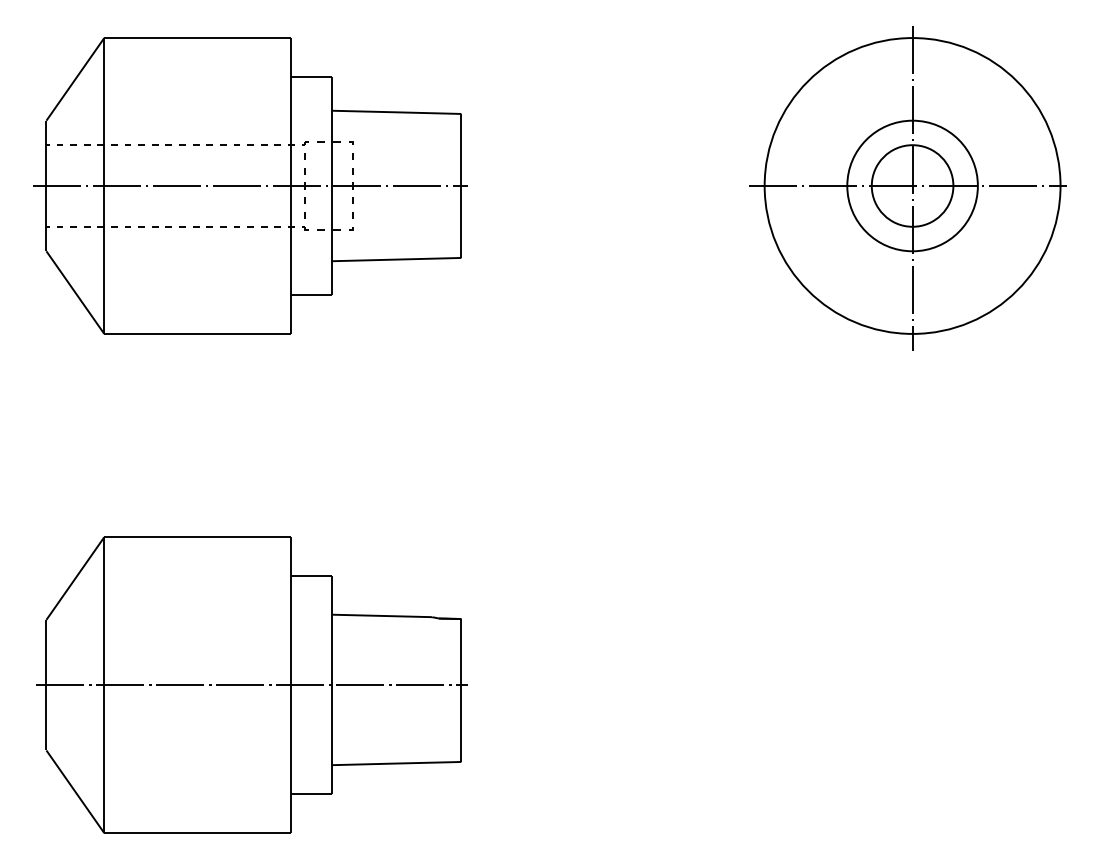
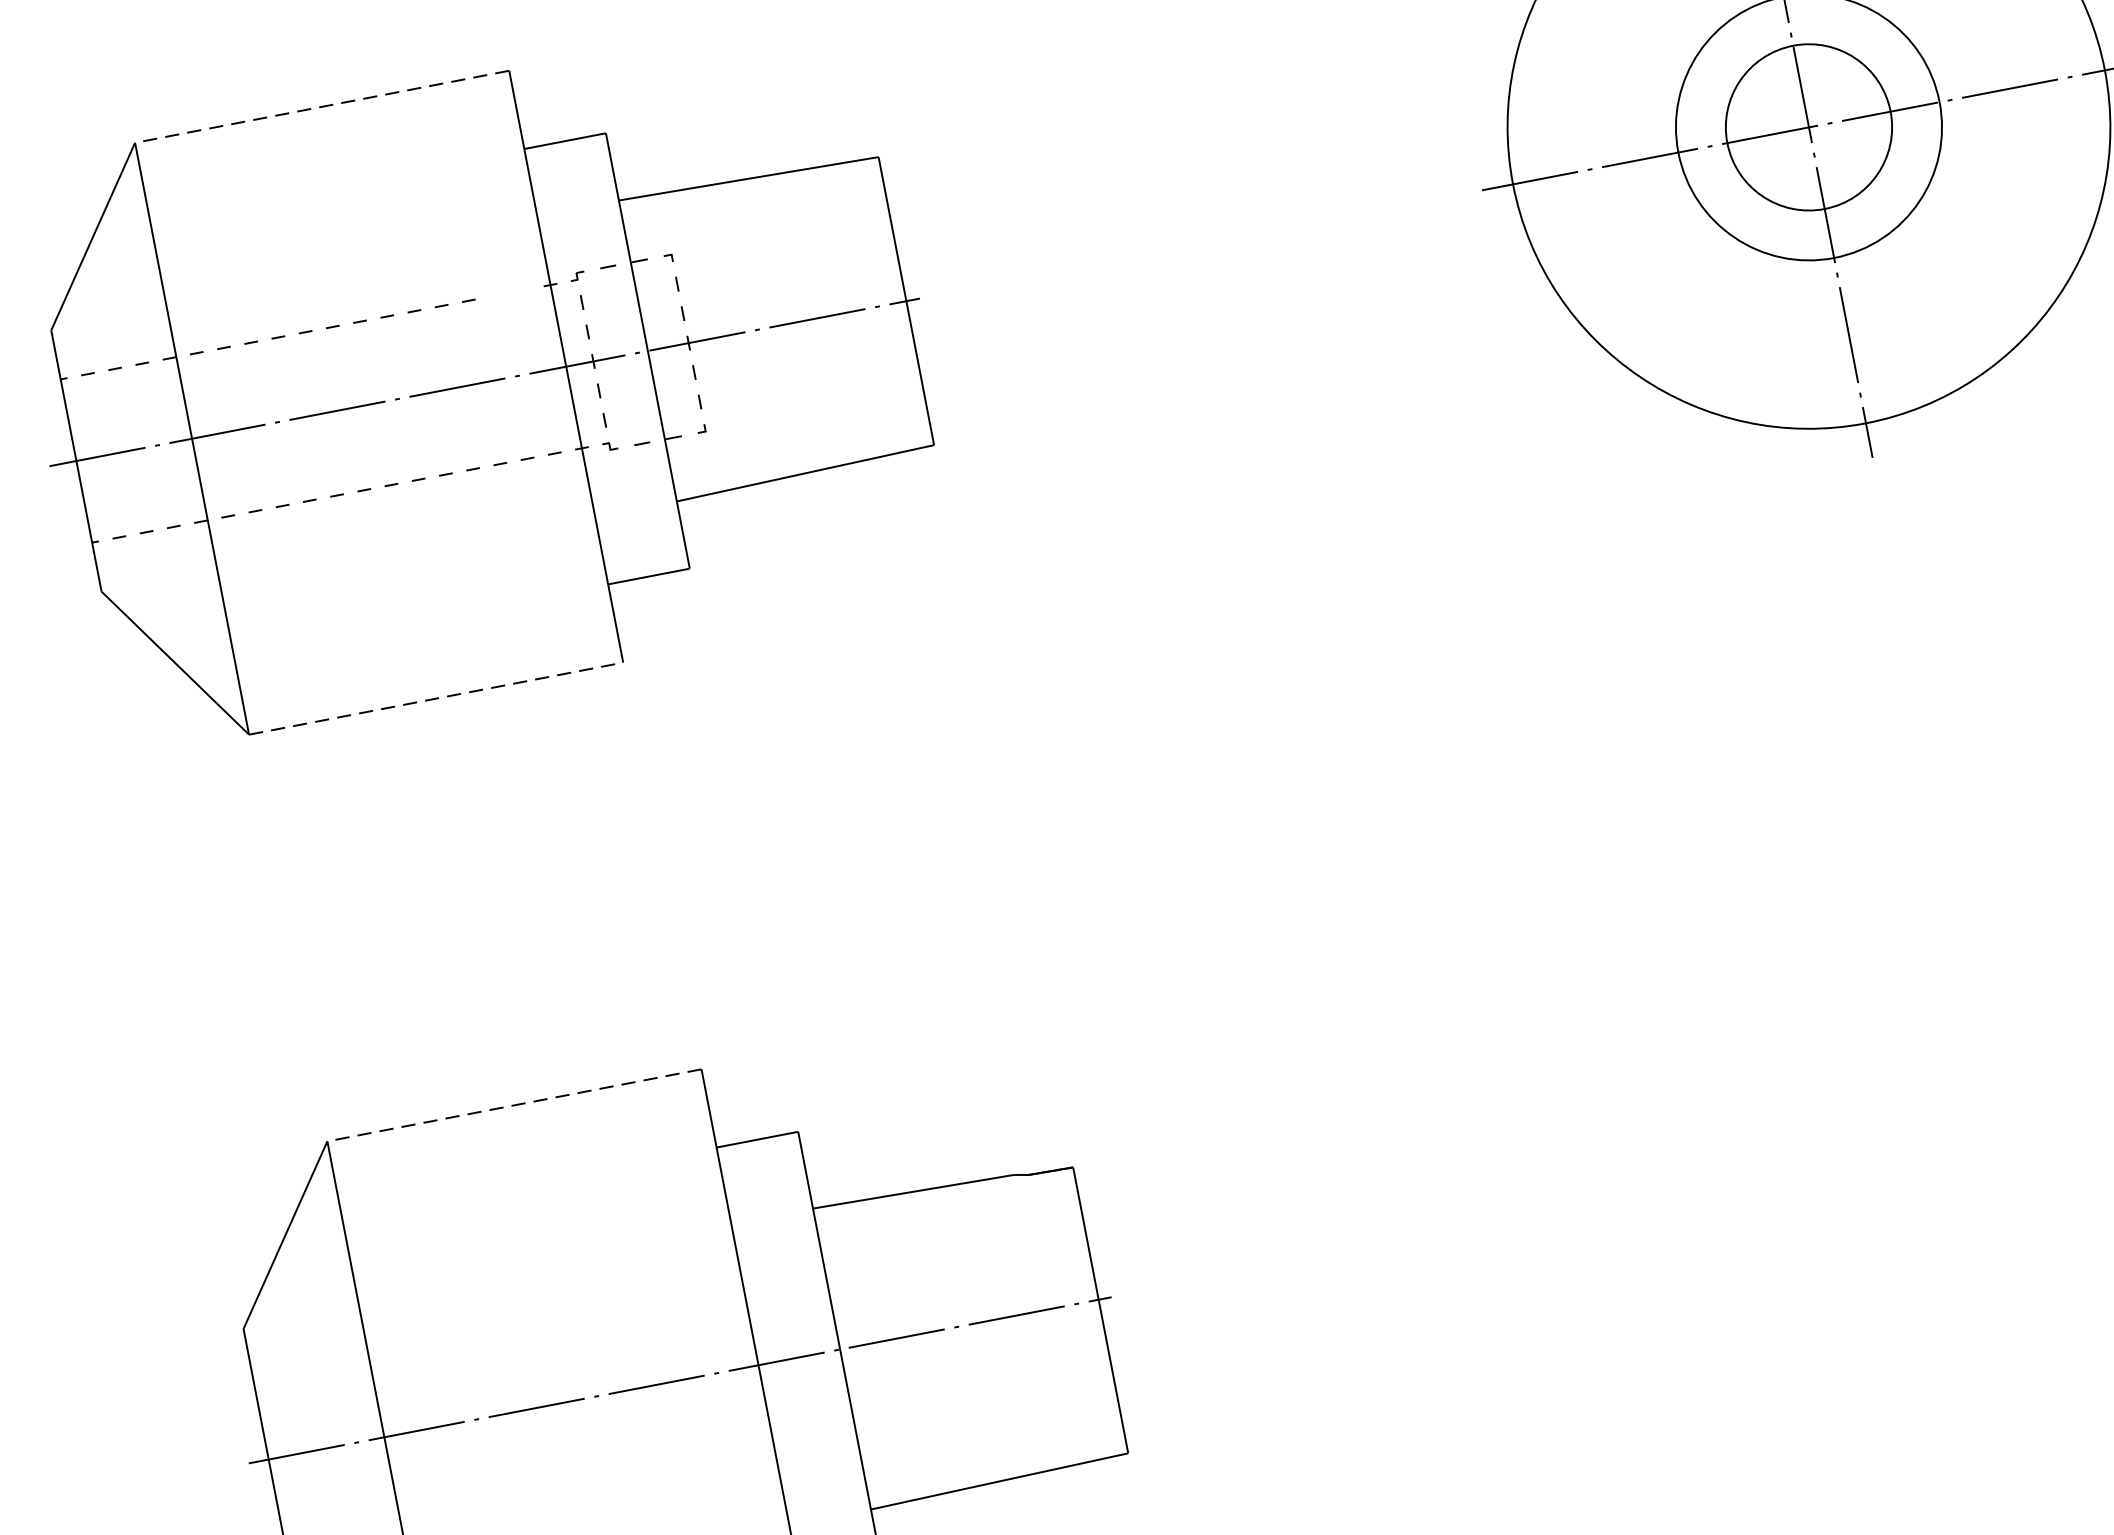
line: (197, 38) -> (321, 107), solid -> dashed
line: (267, 144) -> (502, 292), removed
line: (197, 333) -> (435, 697), solid -> dashed
line: (197, 537) -> (513, 1105), solid -> dashed

